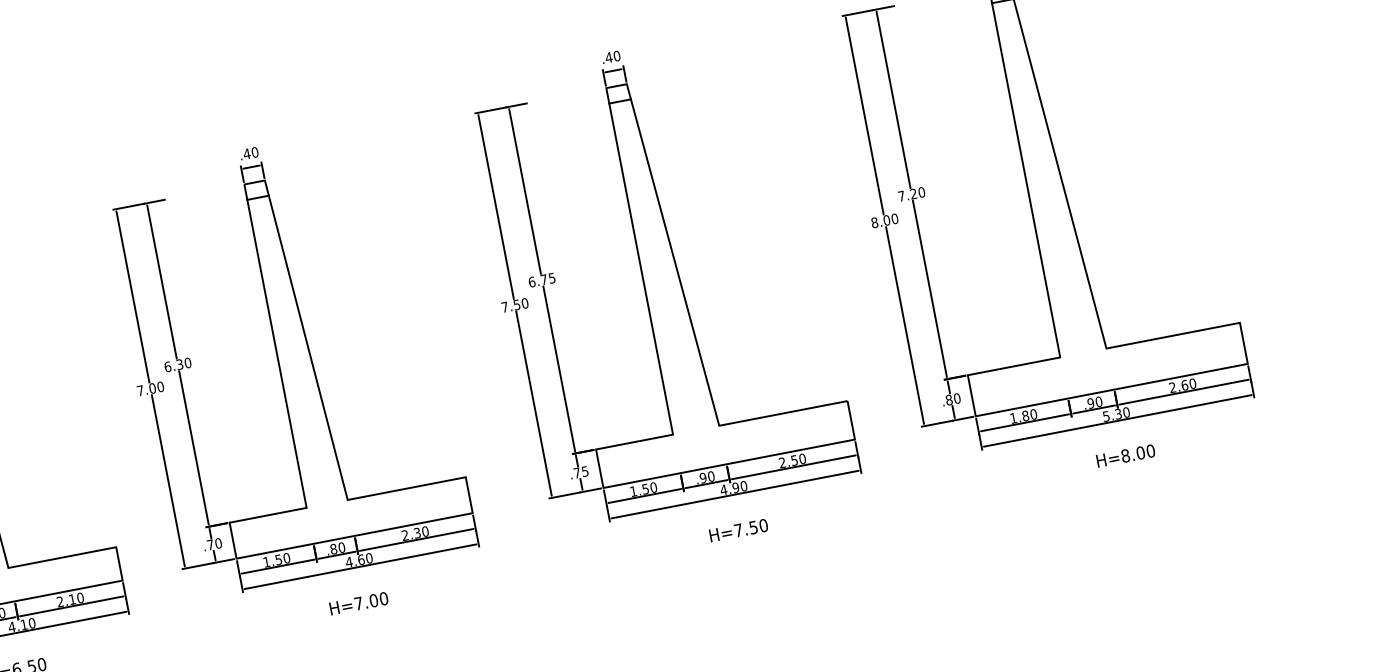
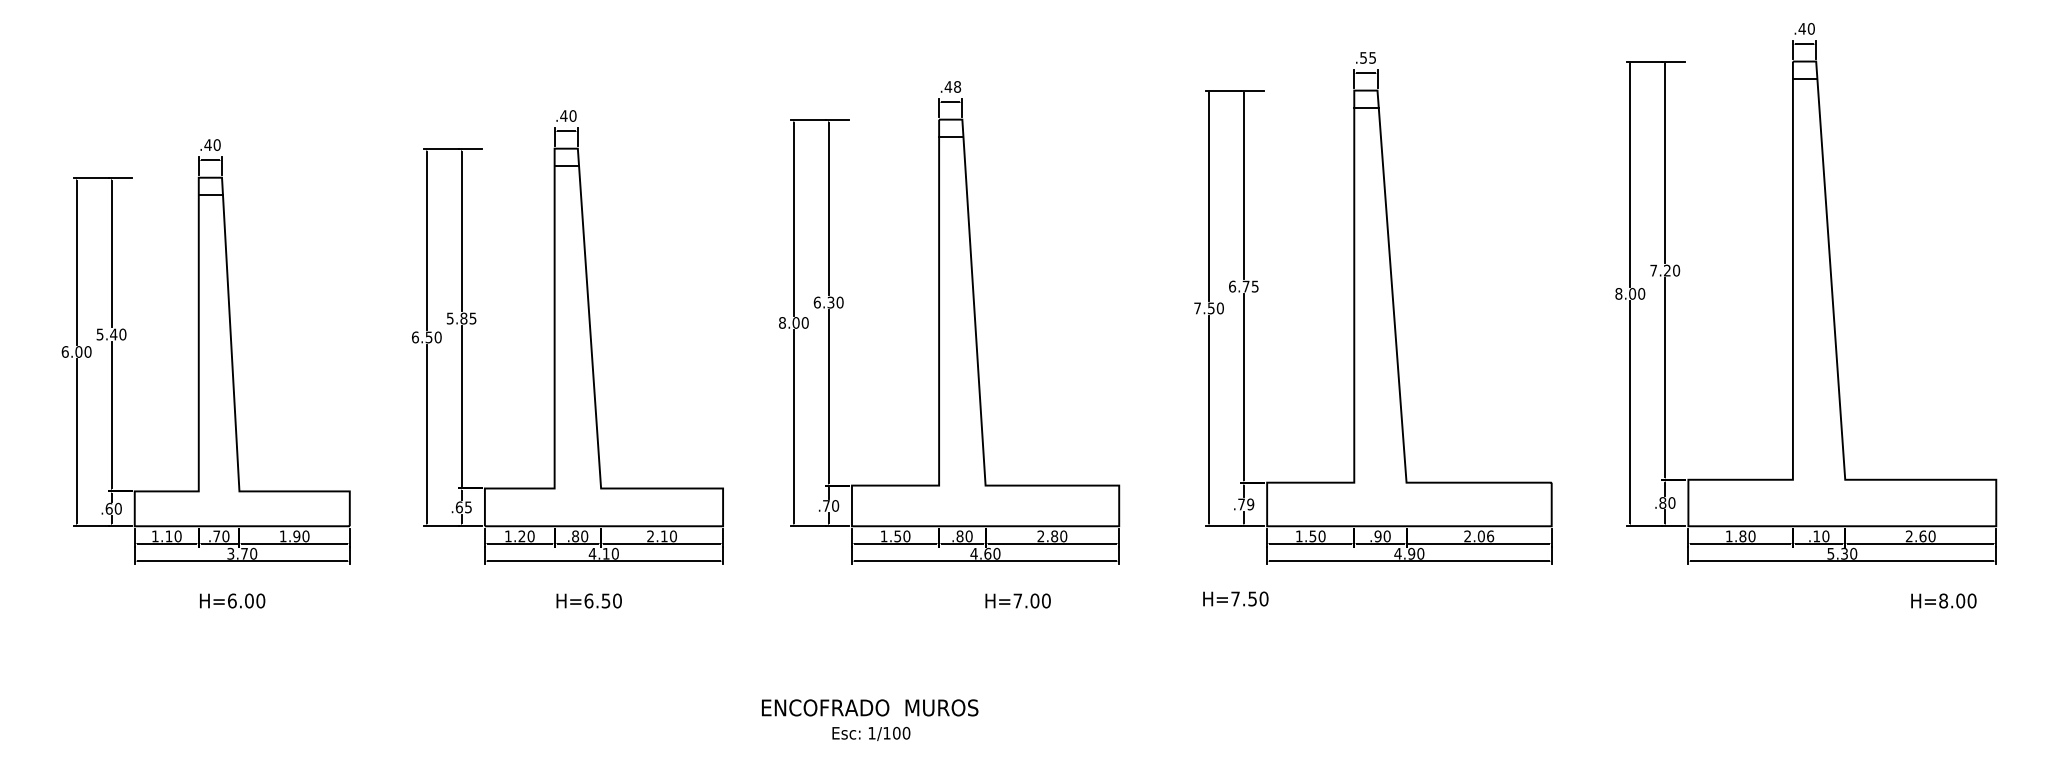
text: (612, 56) -> (1367, 57), .40 -> .55
text: (254, 152) -> (957, 86), .40 -> .48
text: (140, 390) -> (782, 322), 7.00 -> 8.00
text: (1090, 403) -> (1816, 536), .90 -> .10
text: (1125, 455) -> (1943, 600), moved
text: (798, 459) -> (1485, 536), 2.50 -> 2.06
text: (585, 471) -> (1250, 504), .75 -> .79
text: (738, 530) -> (1235, 598), moved
text: (417, 533) -> (1054, 536), 2.30 -> 2.80
text: (358, 603) -> (1017, 600), moved

